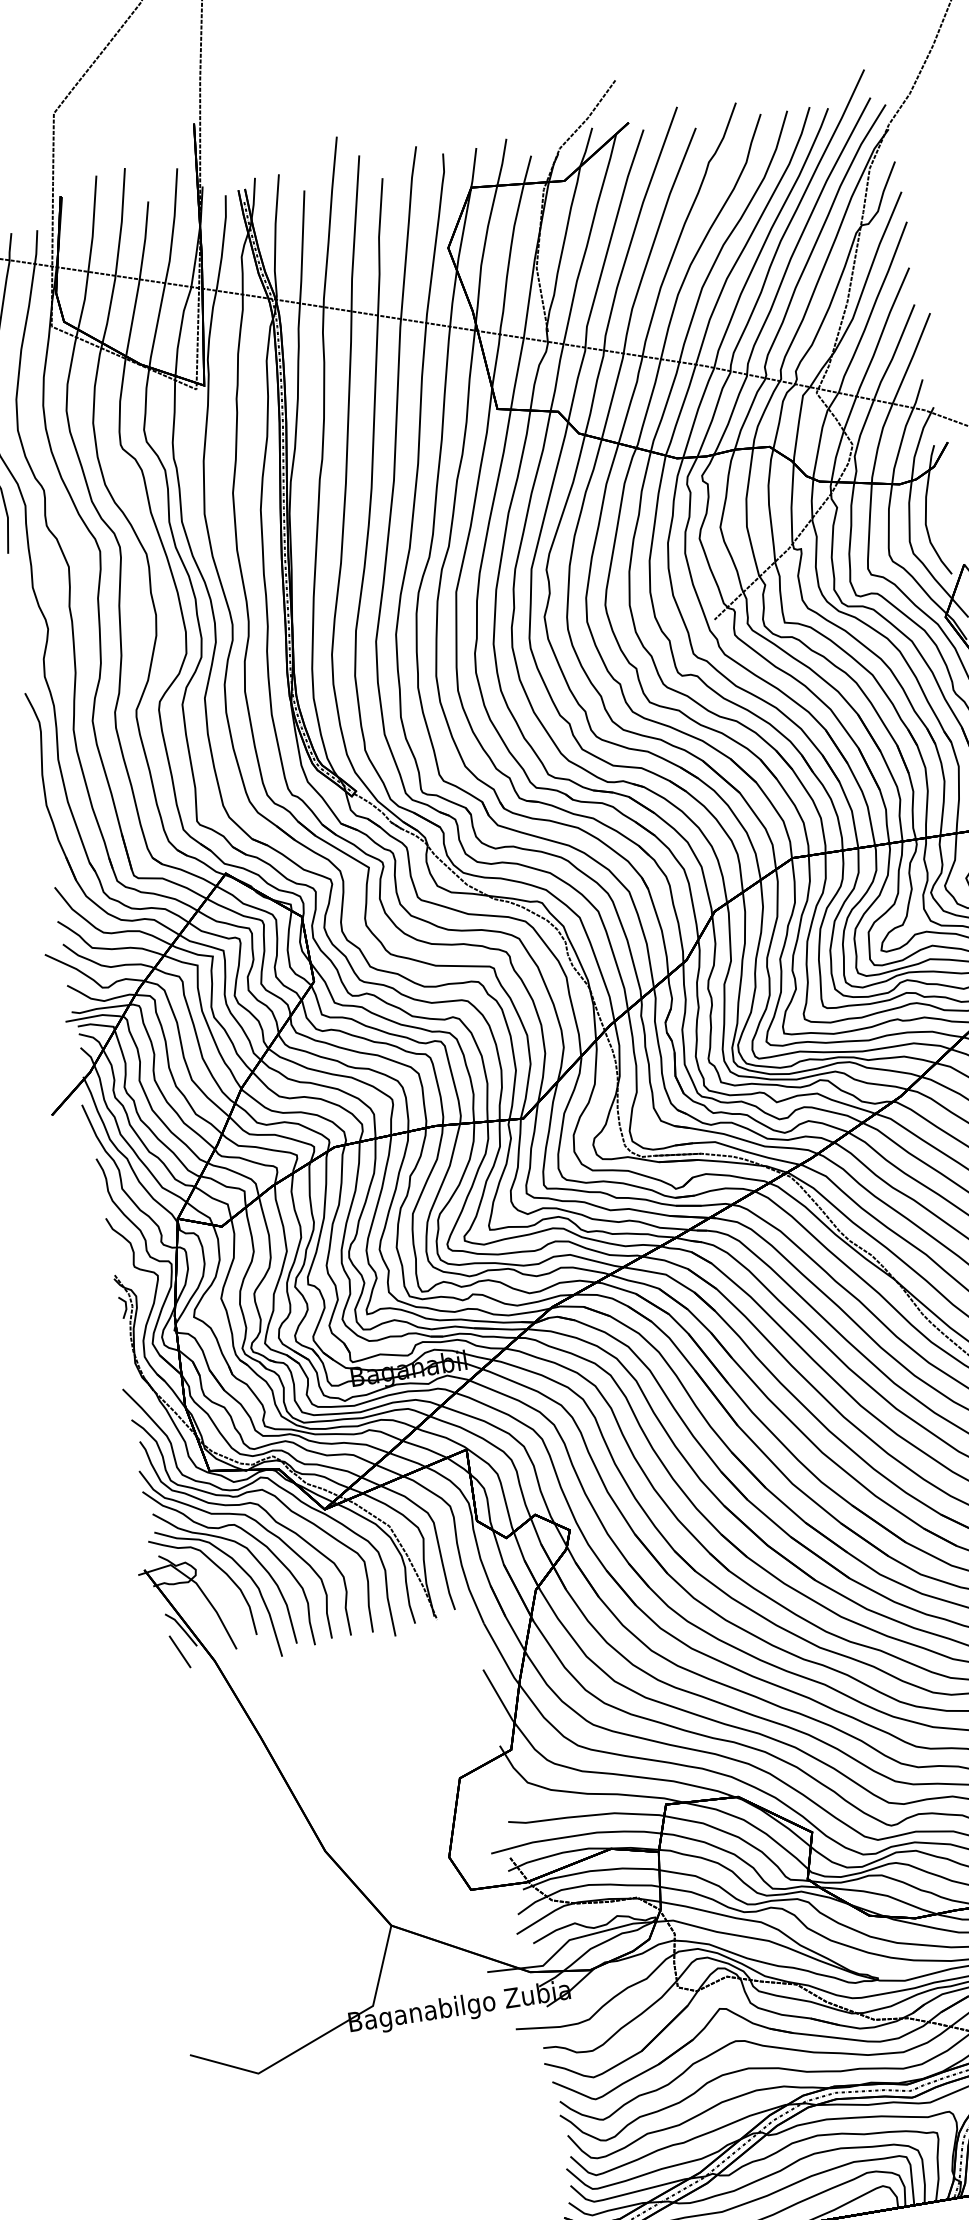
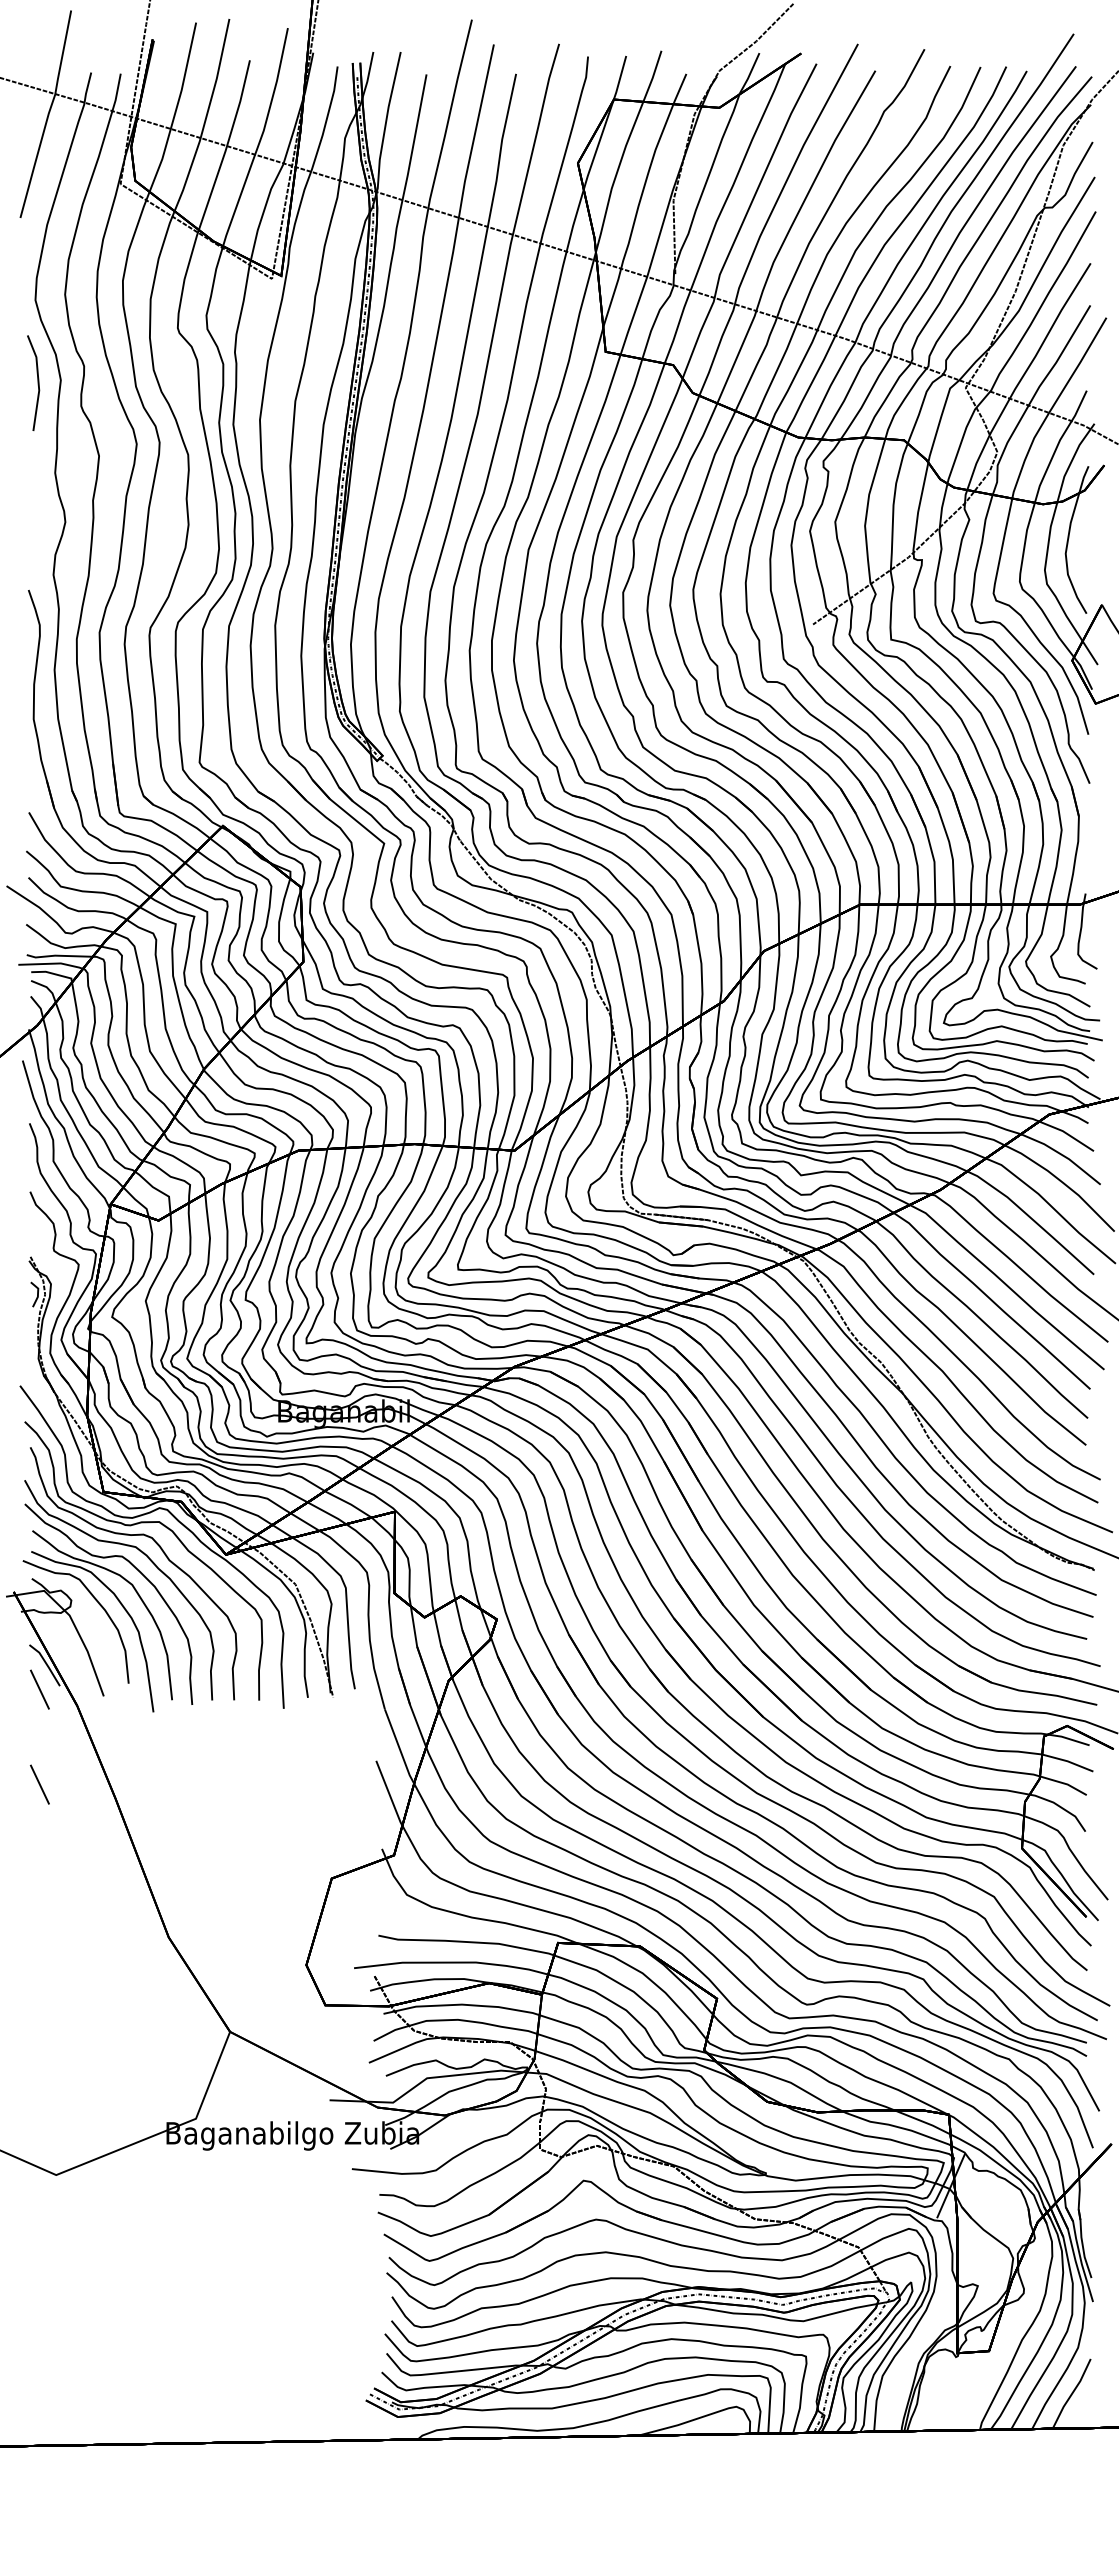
line: (192, 1734) -> (39, 1784), added

